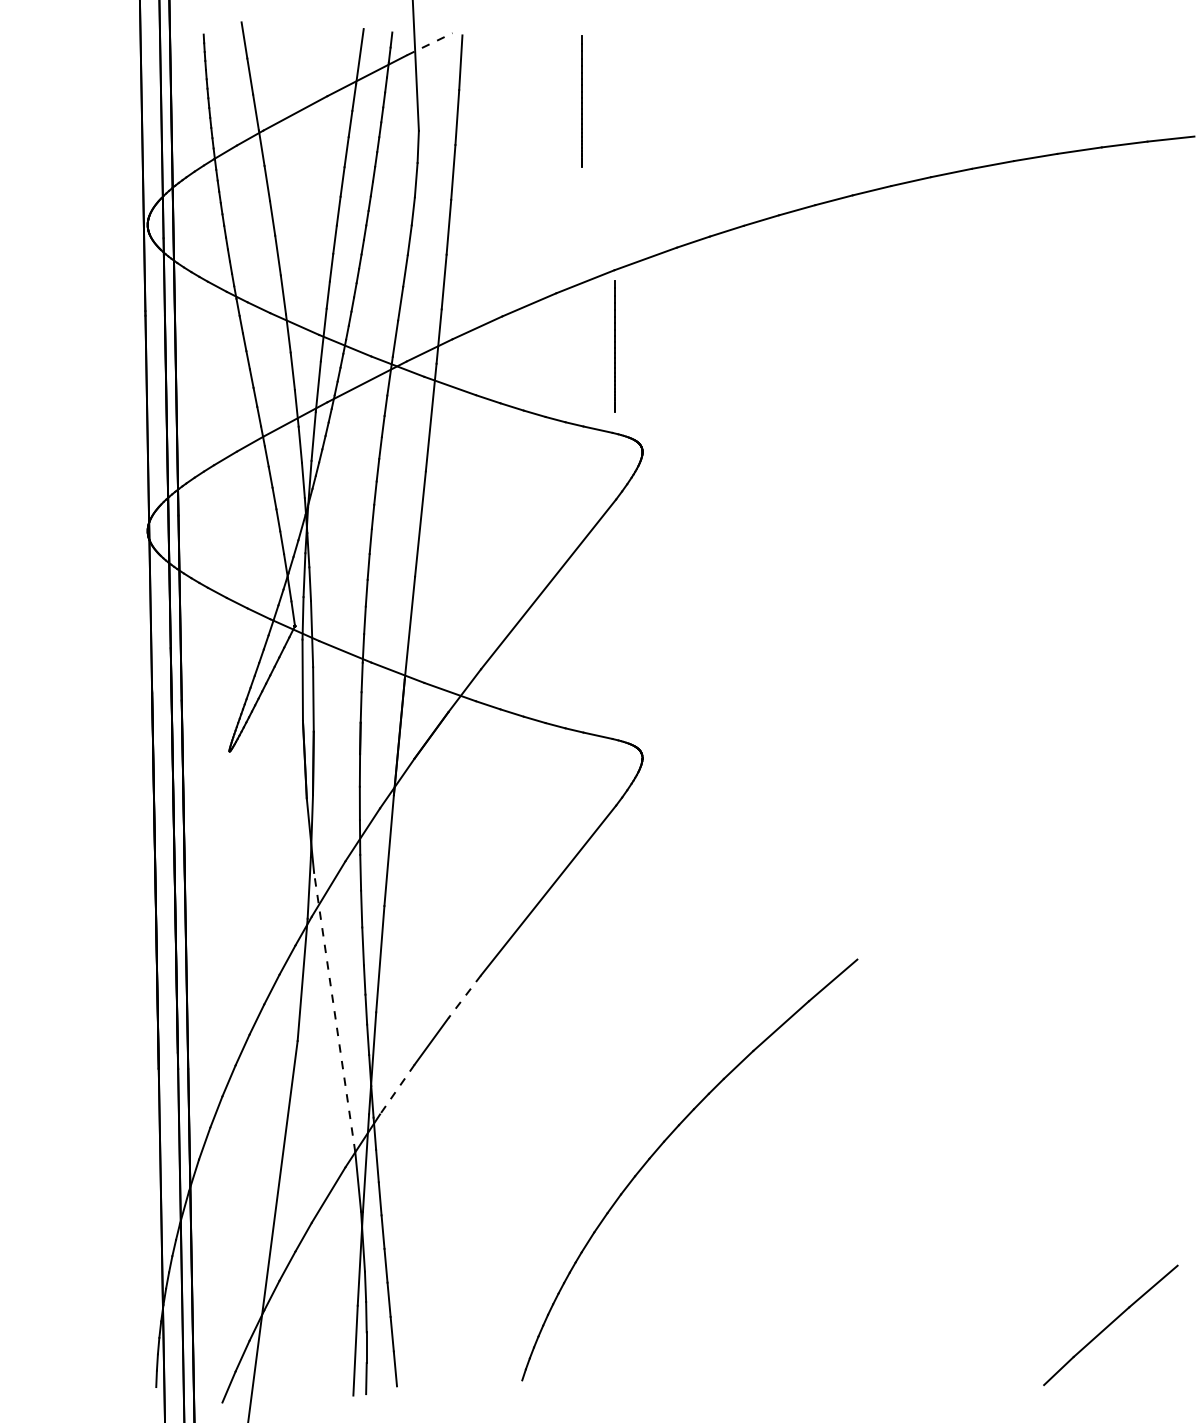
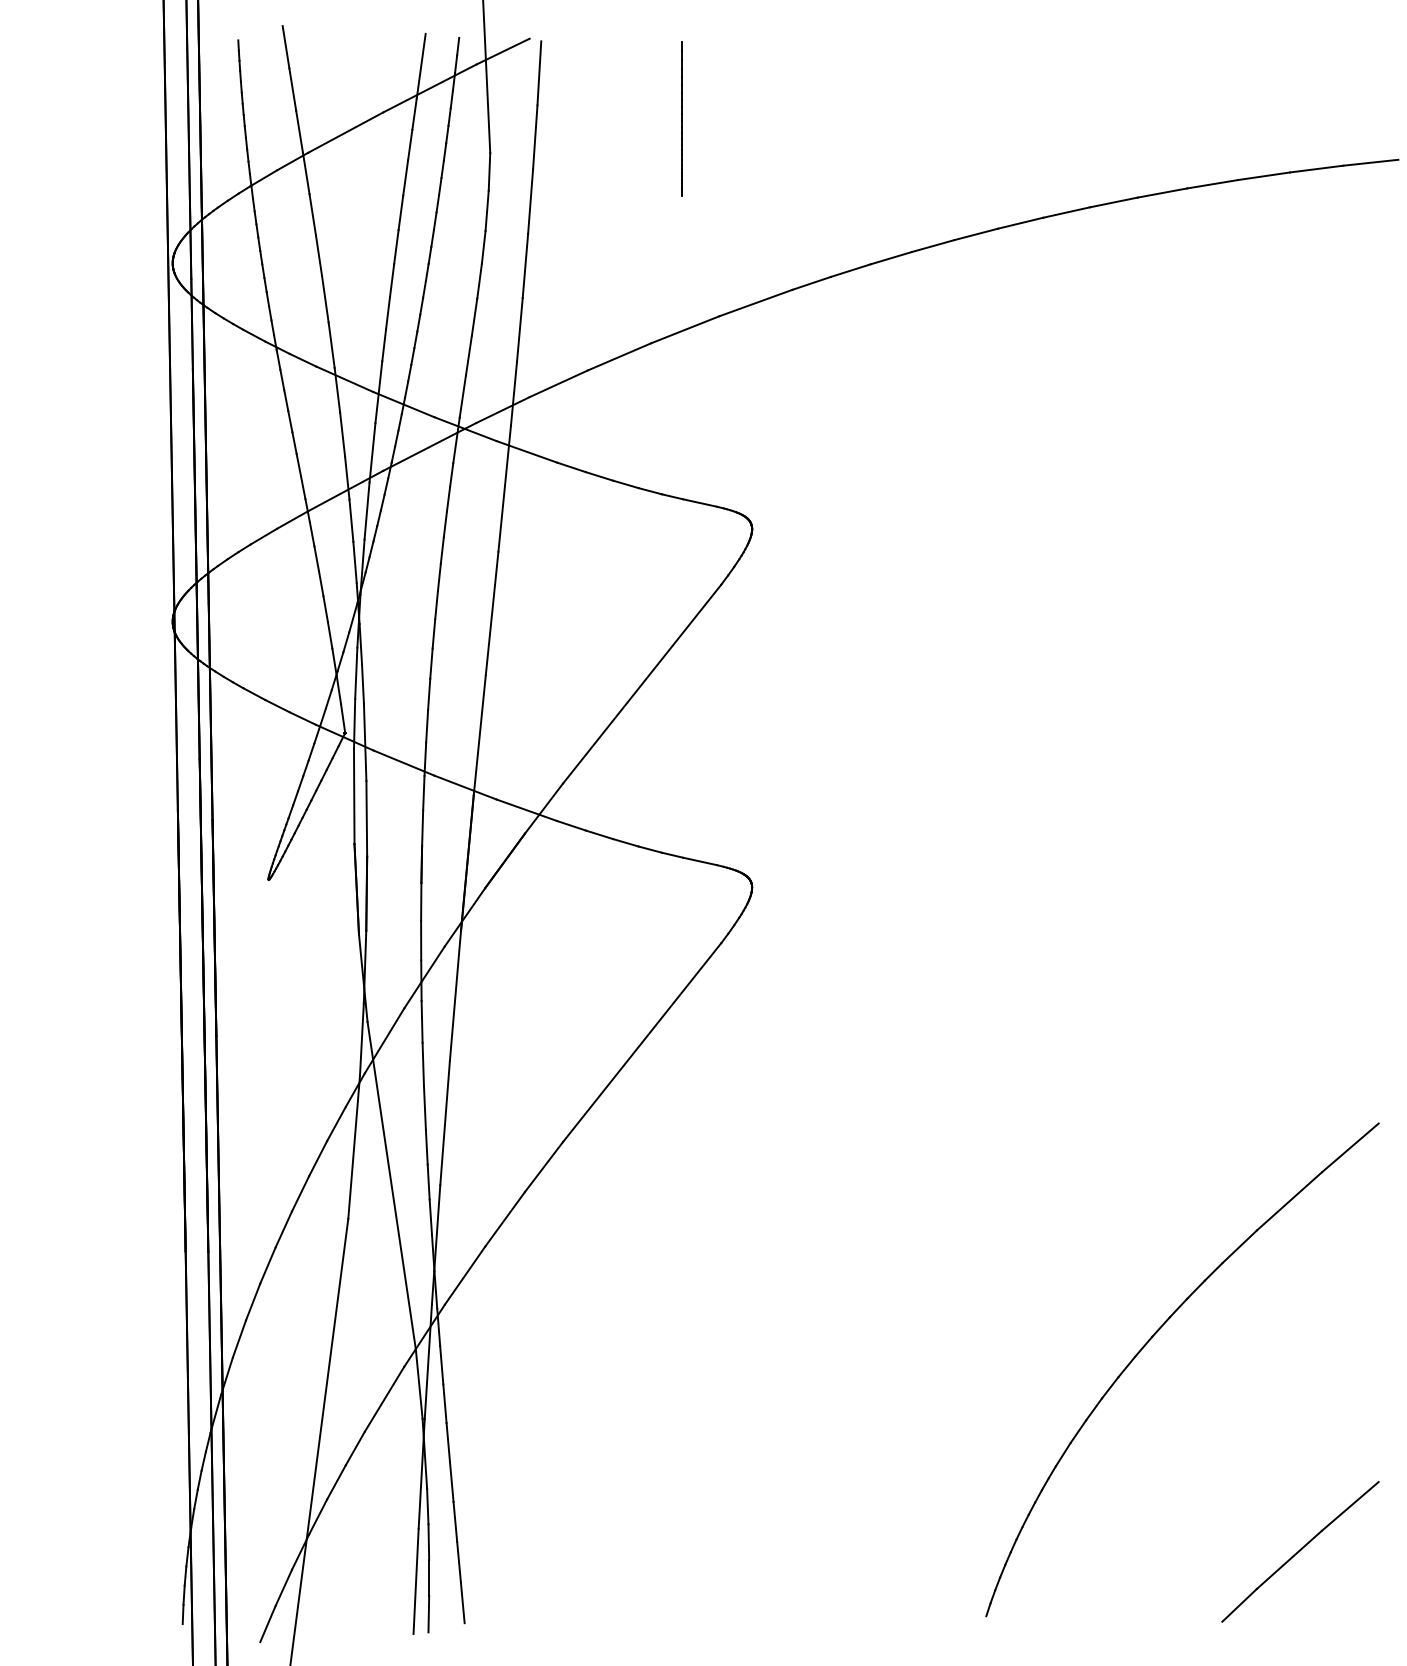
line: (429, 44) -> (502, 51), dashed -> solid
line: (614, 345) -> (719, 404), removed
line: (464, 997) -> (543, 1167), dashed -> solid
line: (334, 1012) -> (391, 1185), dashed -> solid
line: (396, 1090) -> (464, 1276), dashed -> solid
part: (664, 1143) -> (1152, 1338), moved

